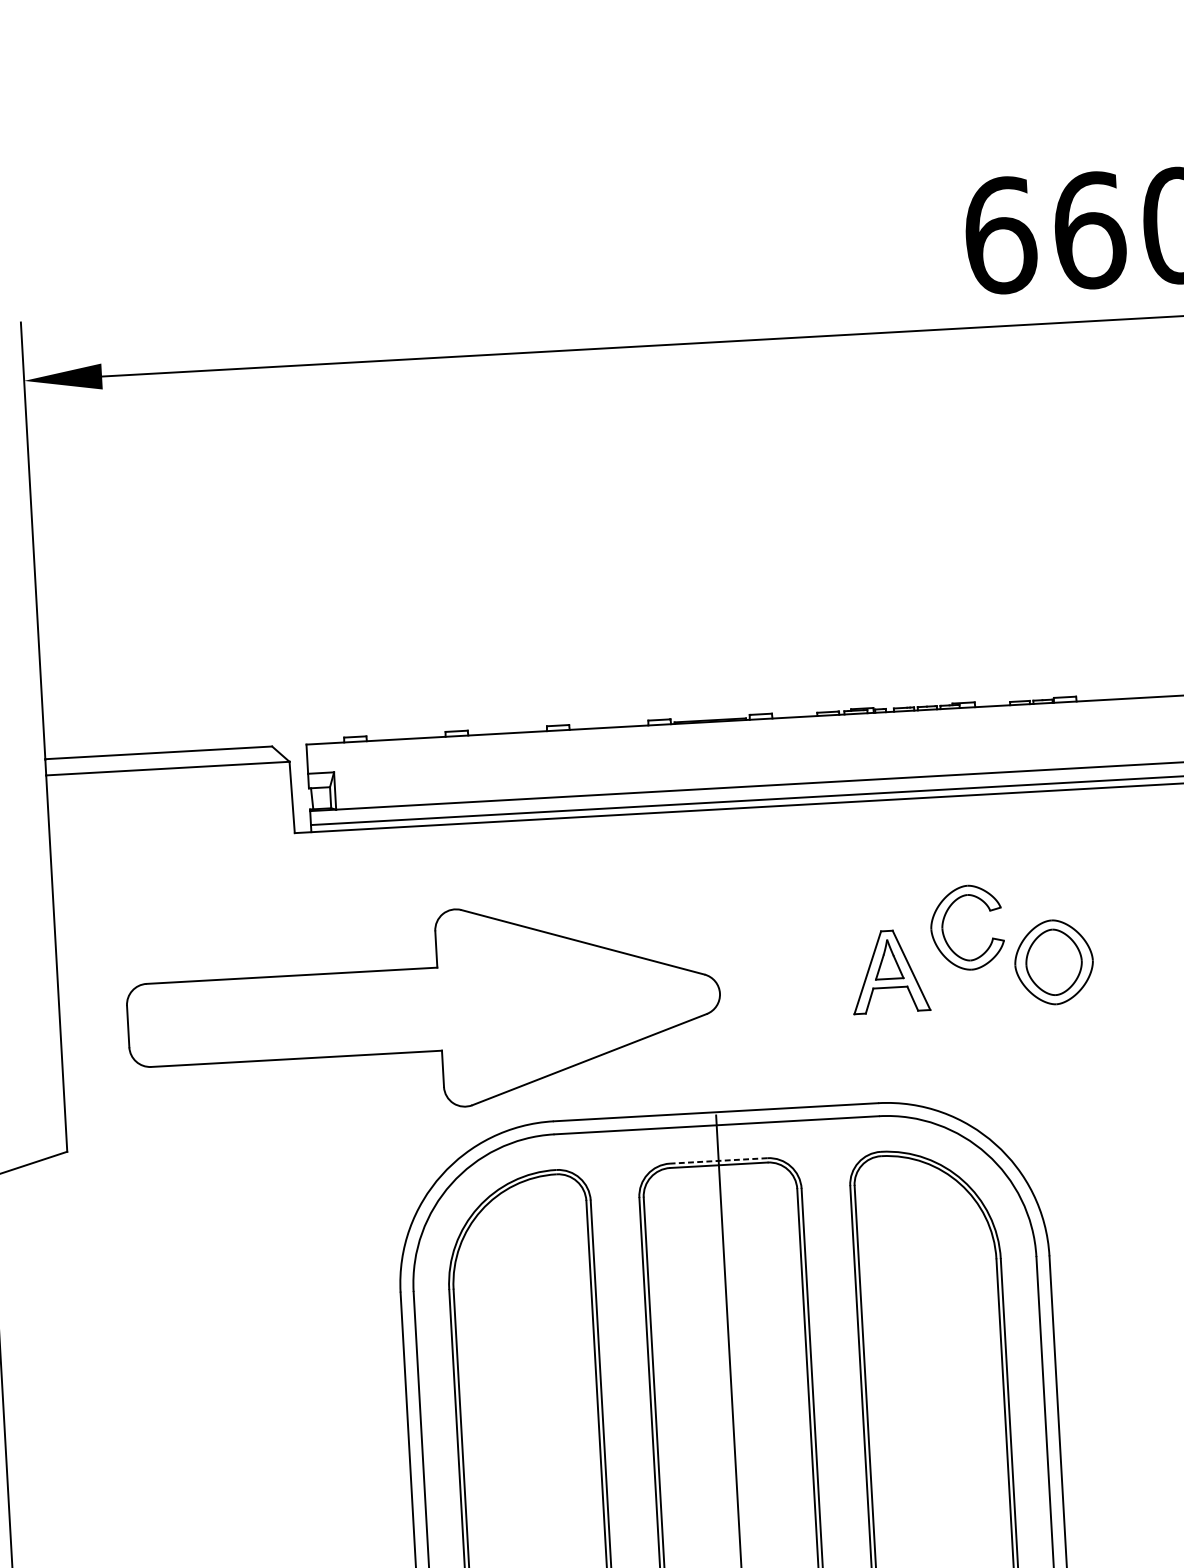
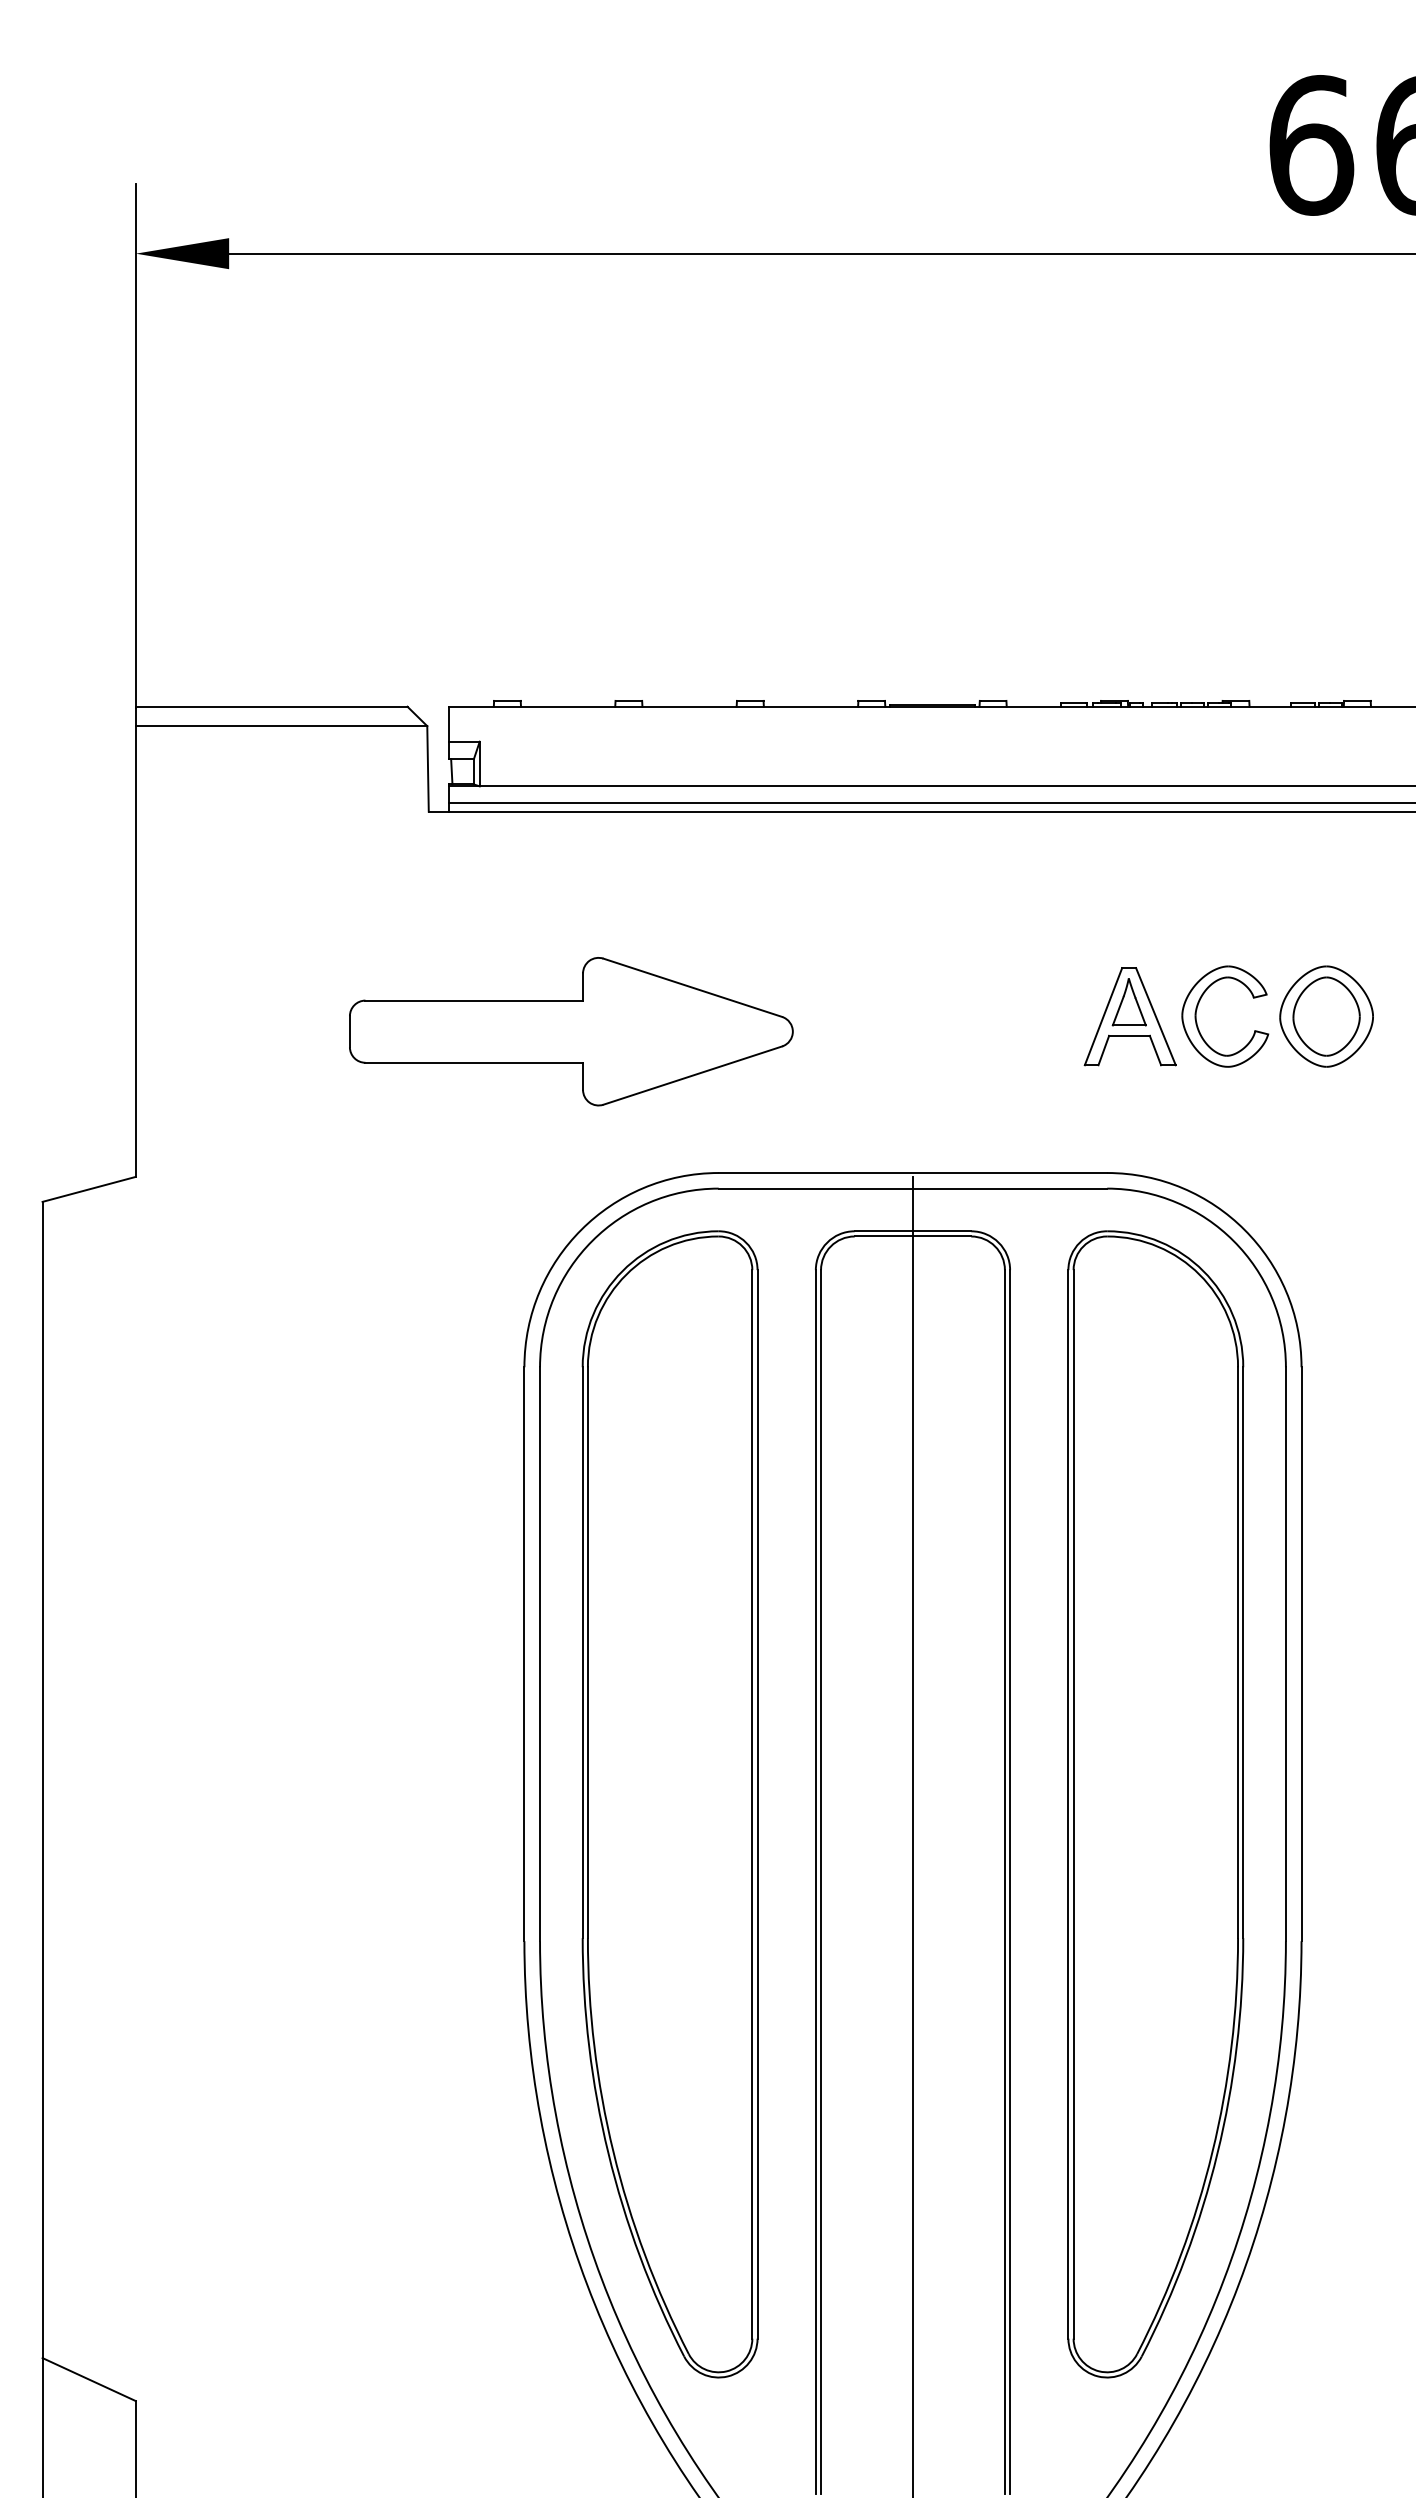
part: (944, 934) -> (1197, 1022), moved
part: (424, 1010) -> (571, 1031), size x0.62
line: (718, 1161) -> (912, 1231), dashed -> solid

